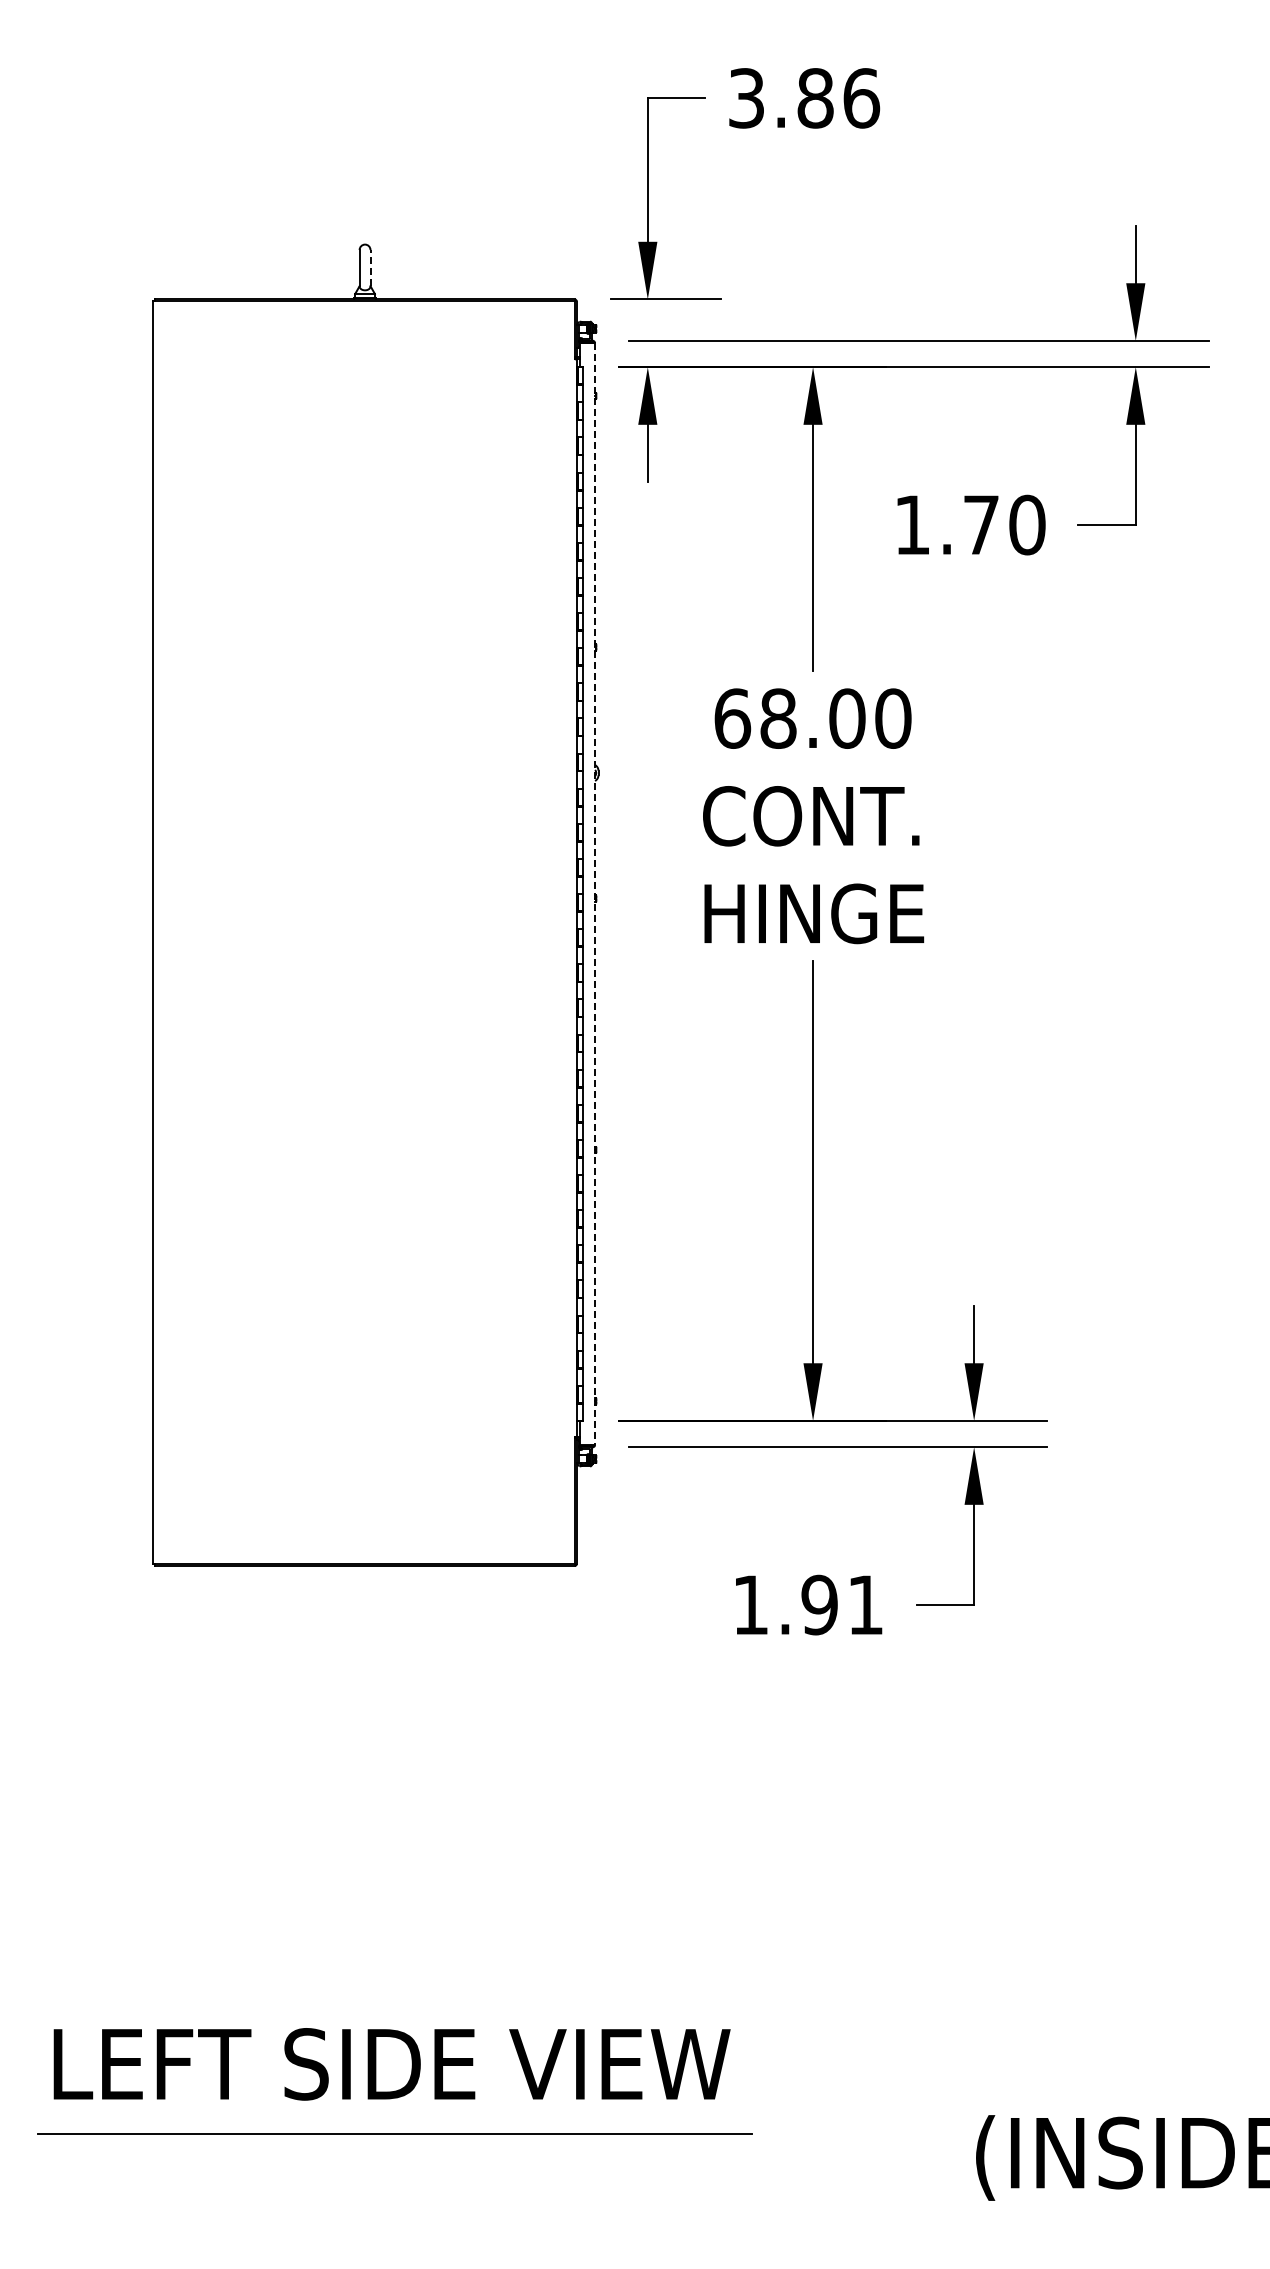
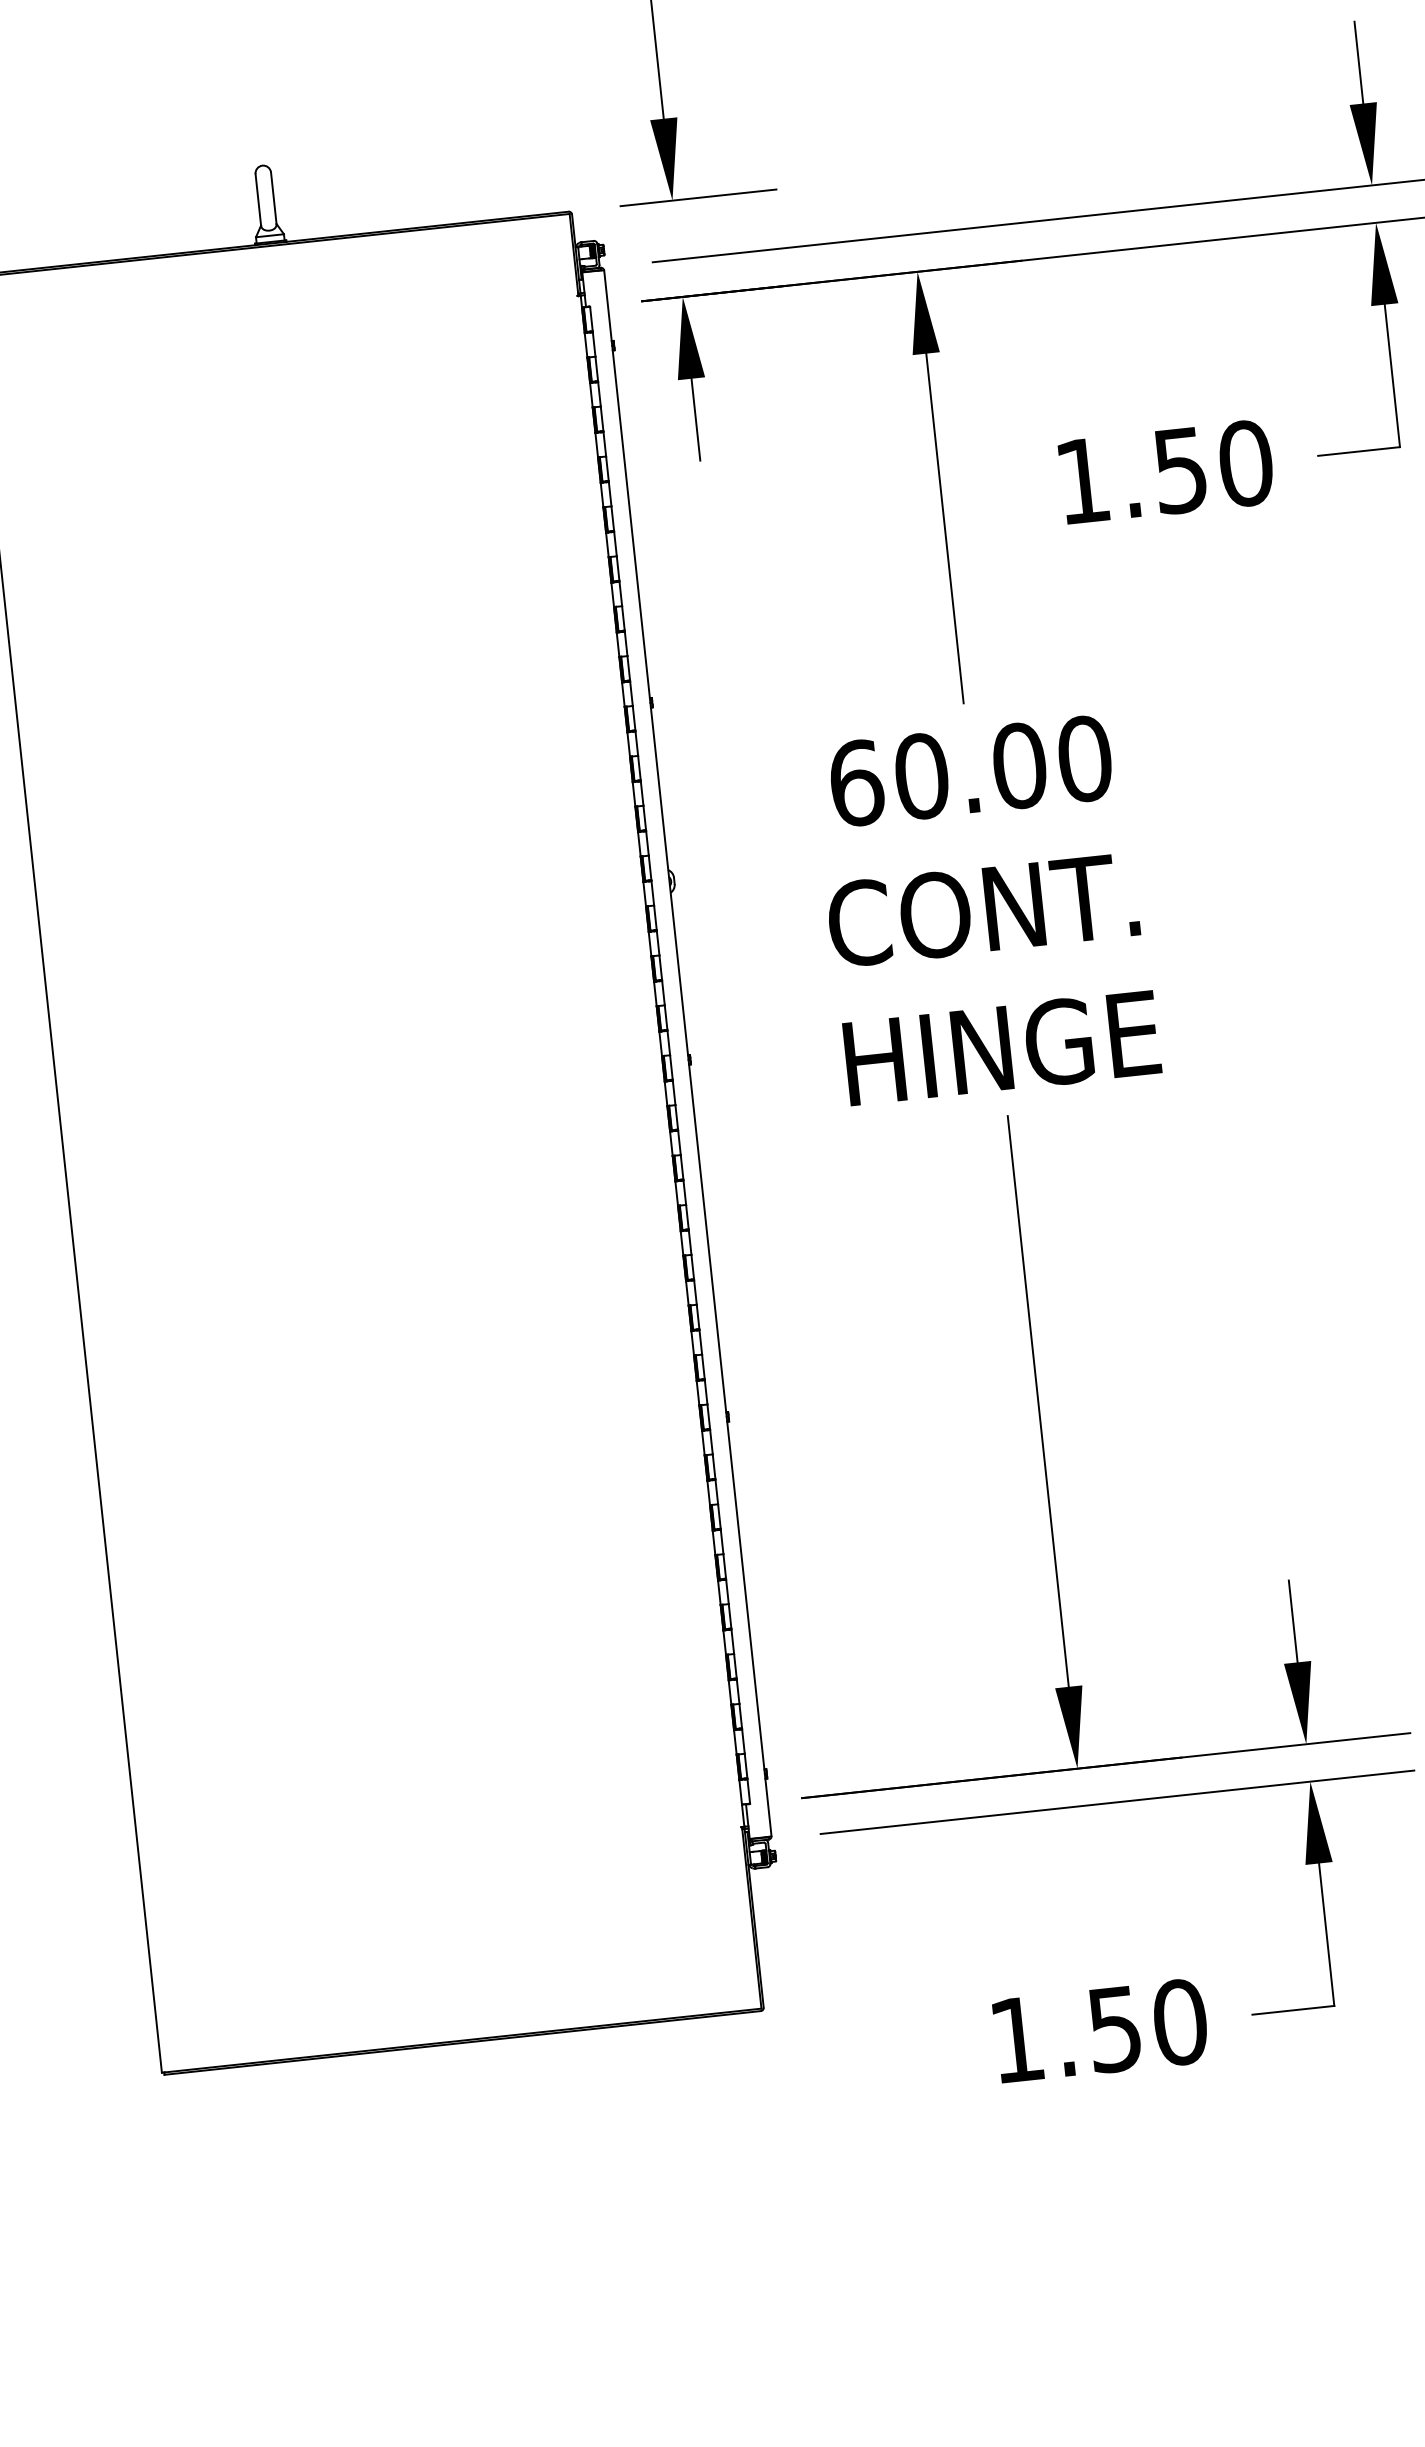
line: (370, 267) -> (273, 197), dashed -> solid
text: (981, 525) -> (1180, 471), 1.70 -> 1.50
text: (778, 718) -> (921, 776), 68.00 -> 60.00
line: (595, 894) -> (688, 1053), dashed -> solid
text: (842, 1604) -> (1147, 2025), 1.91 -> 1.50

